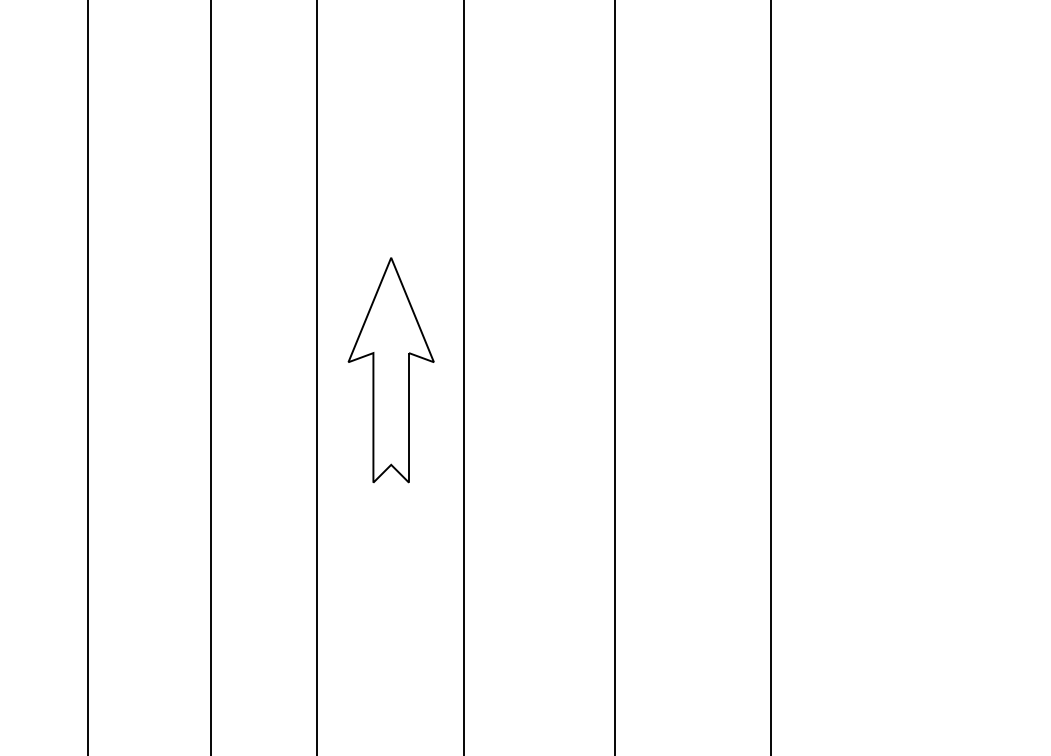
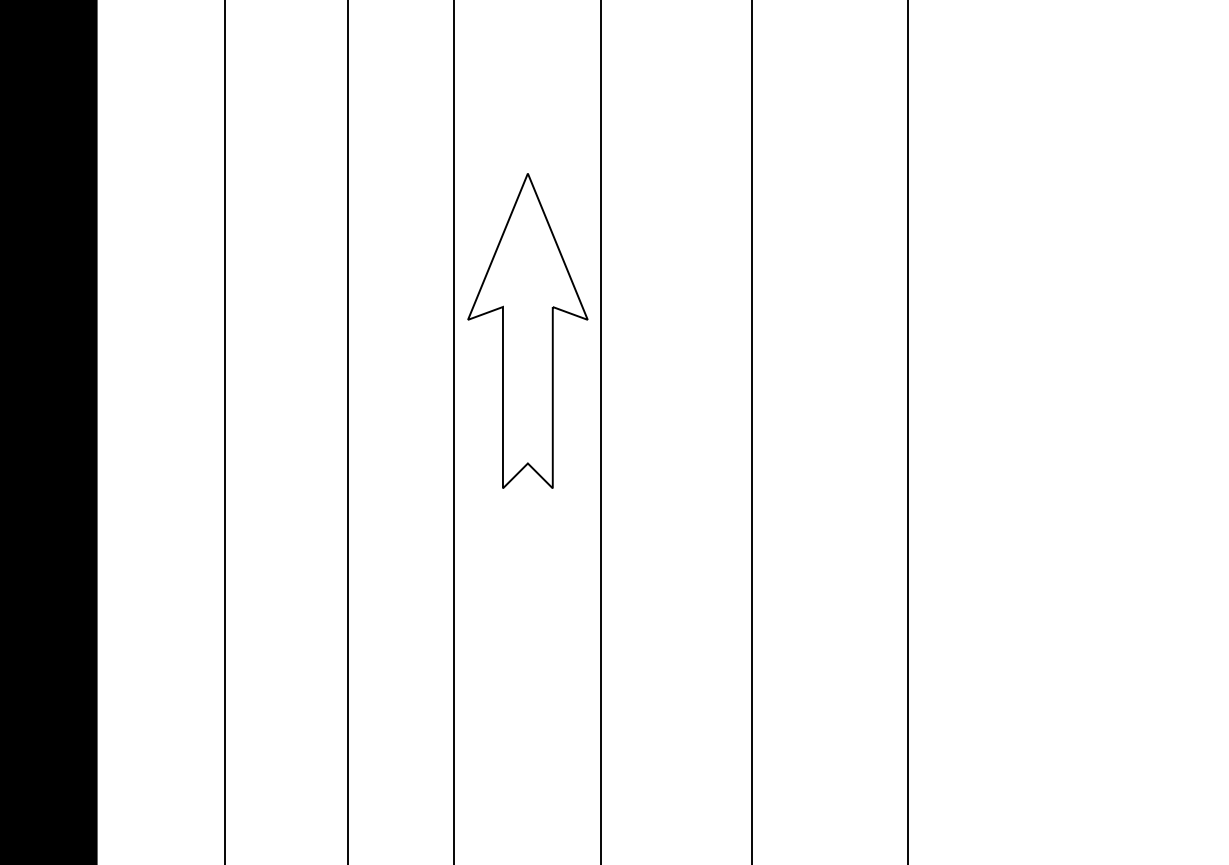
part: (390, 369) -> (527, 330), size x1.4

